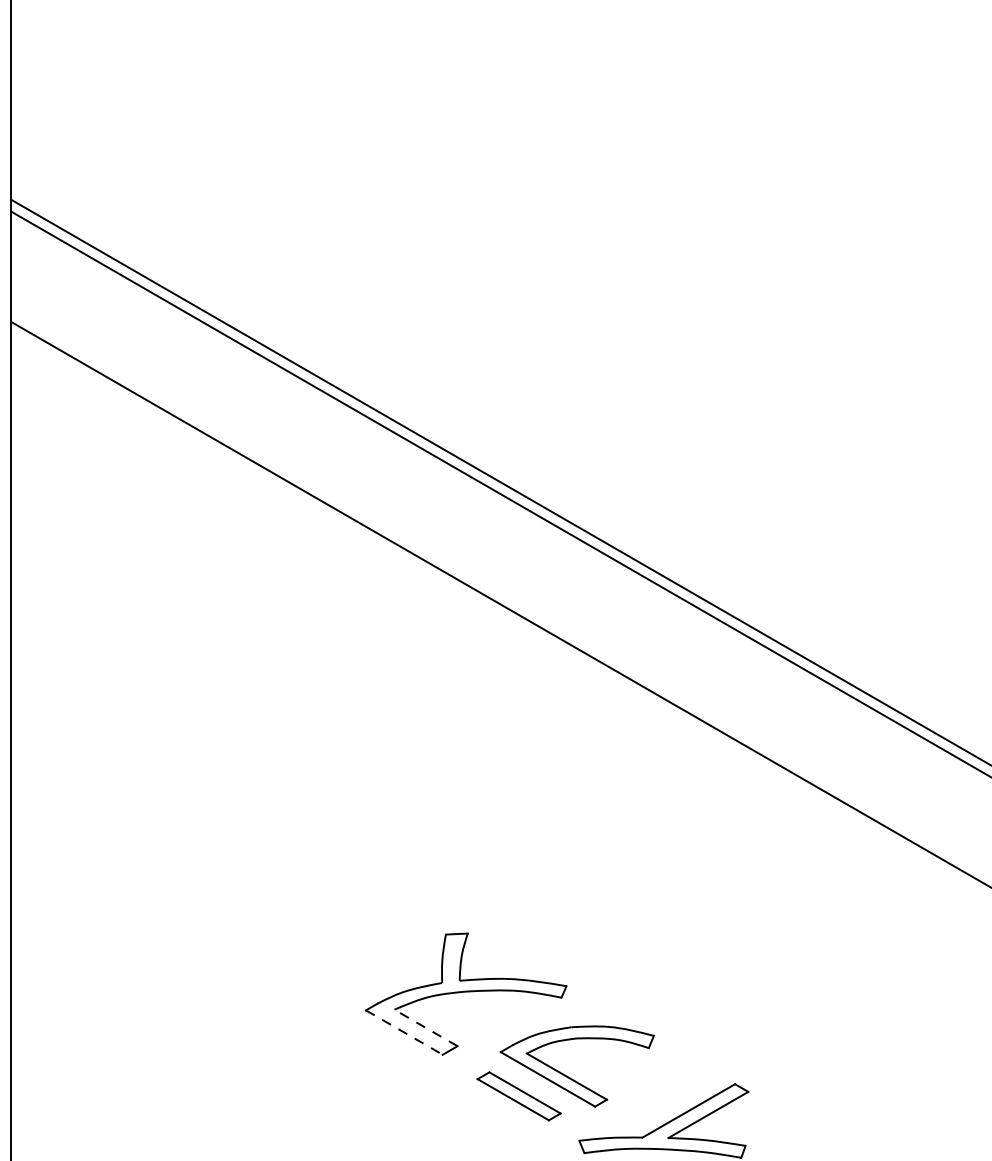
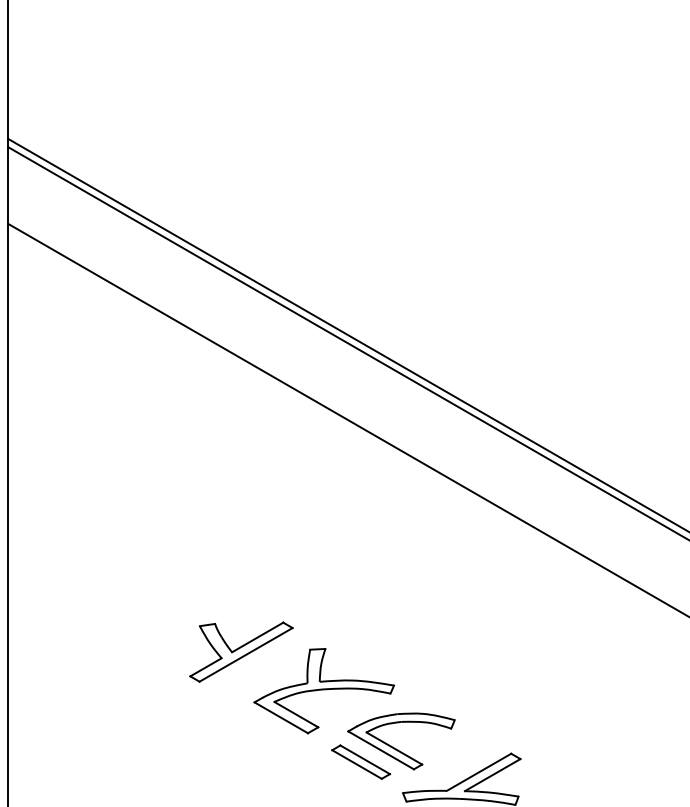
part: (347, 937) -> (241, 651), added
line: (424, 1027) -> (295, 714), dashed -> solid
line: (404, 1032) -> (281, 717), dashed -> solid

